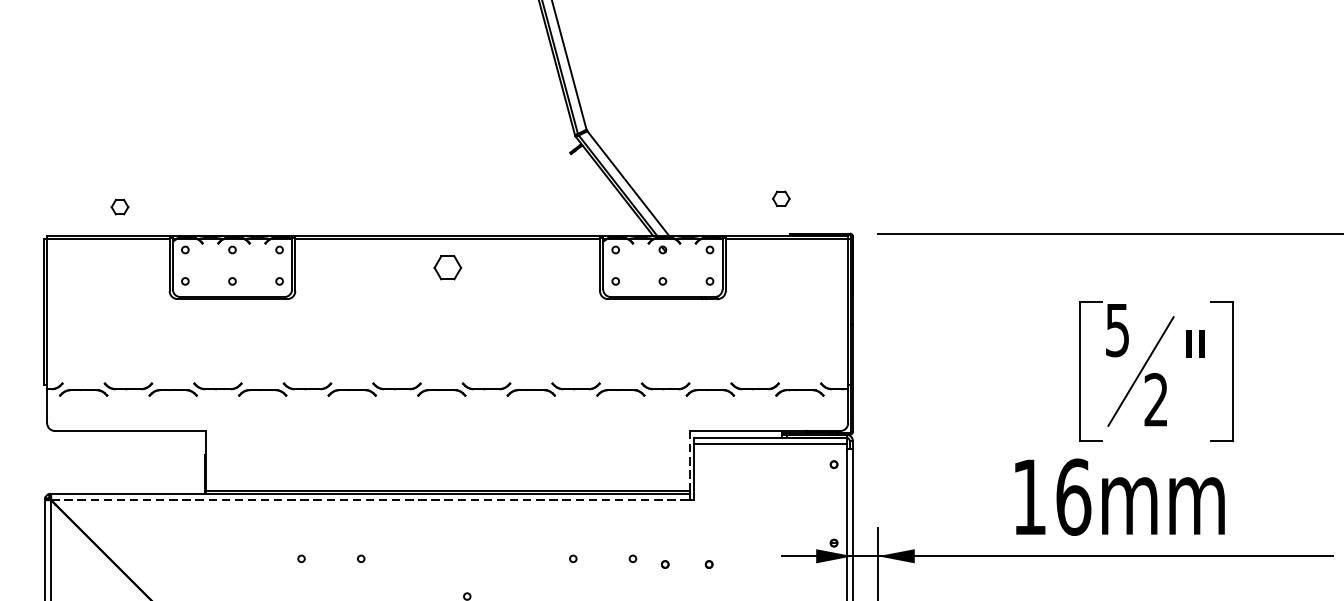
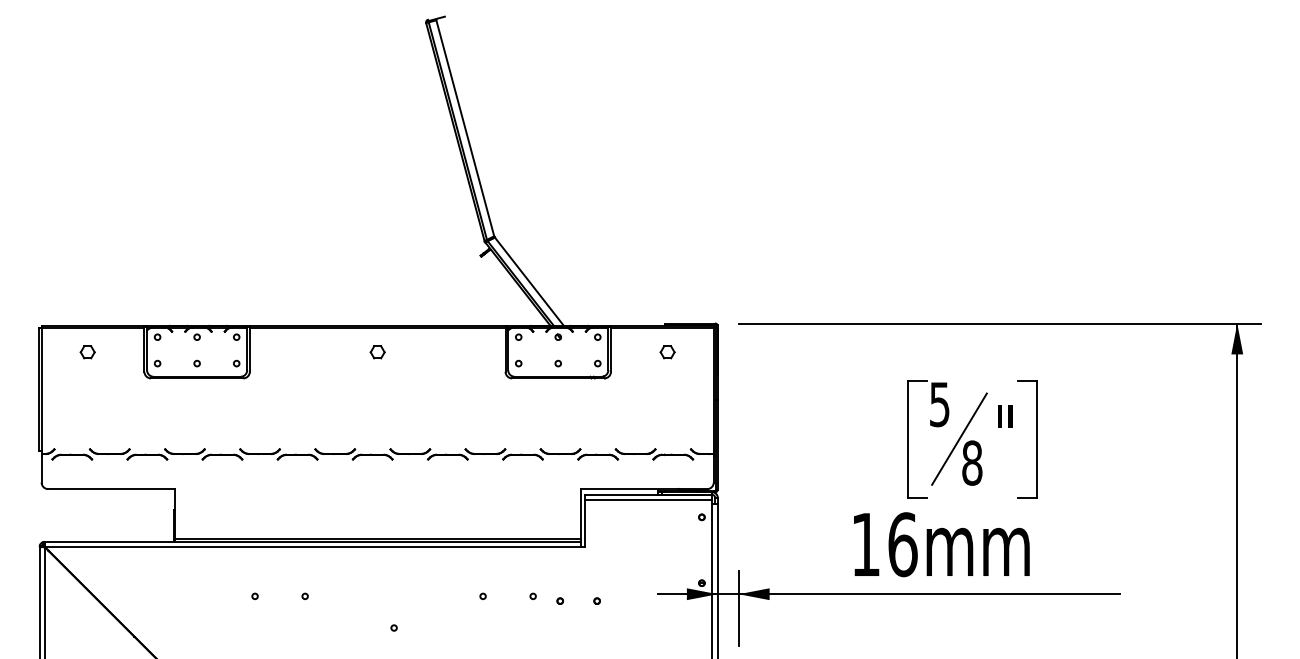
part: (781, 199) -> (667, 352), moved
part: (119, 207) -> (87, 352), moved
part: (447, 268) -> (377, 352), size x0.62
text: (1156, 399) -> (972, 462), 2 -> 8
line: (689, 461) -> (580, 514), dashed -> solid
line: (369, 500) -> (312, 547), dashed -> solid

